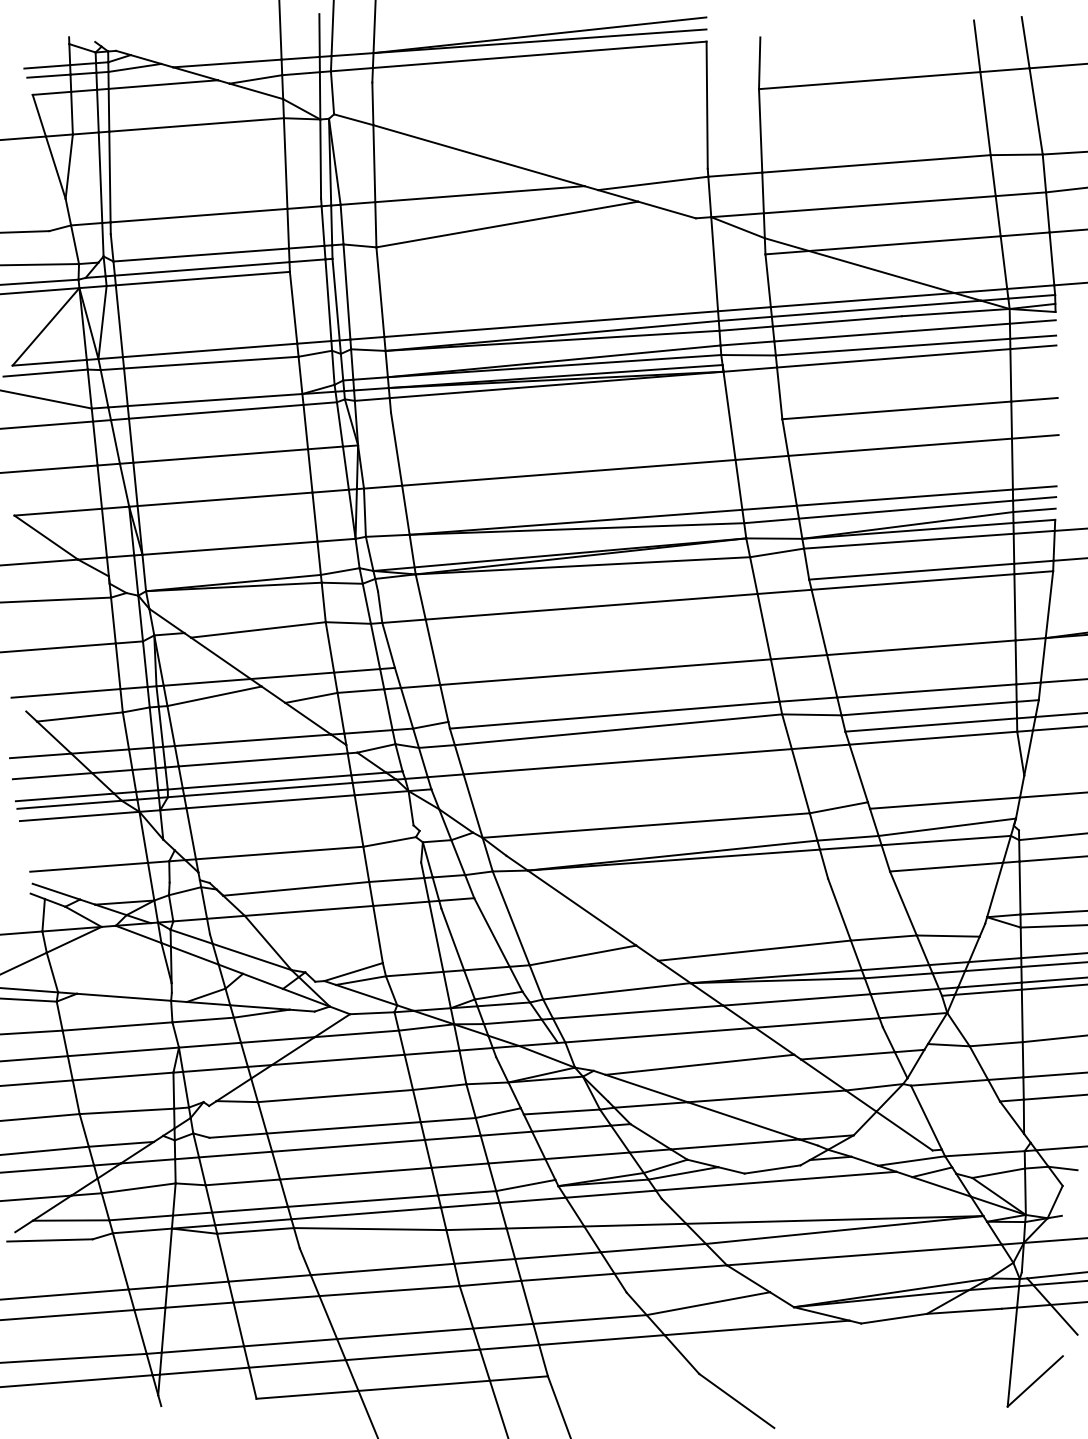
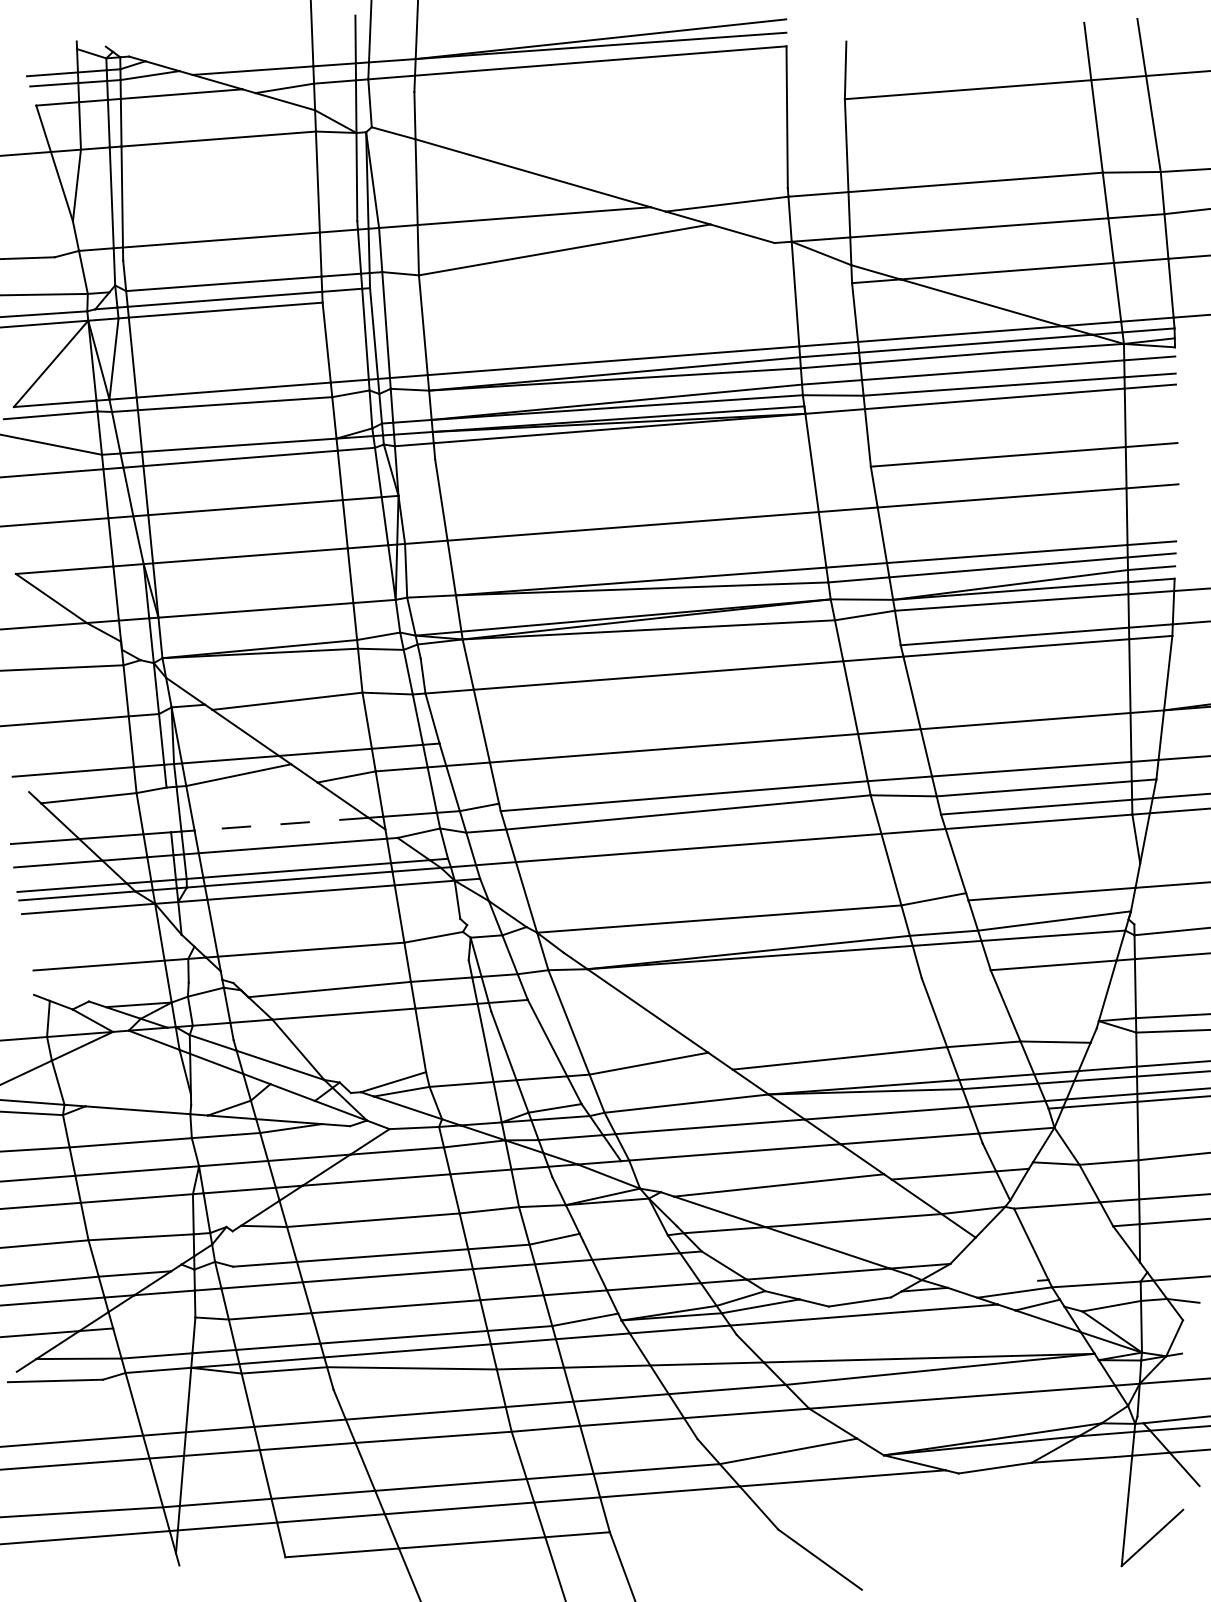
line: (151, 727) -> (168, 809), removed
line: (252, 740) -> (281, 824), solid -> dashed
line: (56, 891) -> (62, 992), removed
line: (561, 1111) -> (625, 1237), removed
line: (904, 1130) -> (1006, 1258), removed
line: (138, 1187) -> (154, 1322), removed

